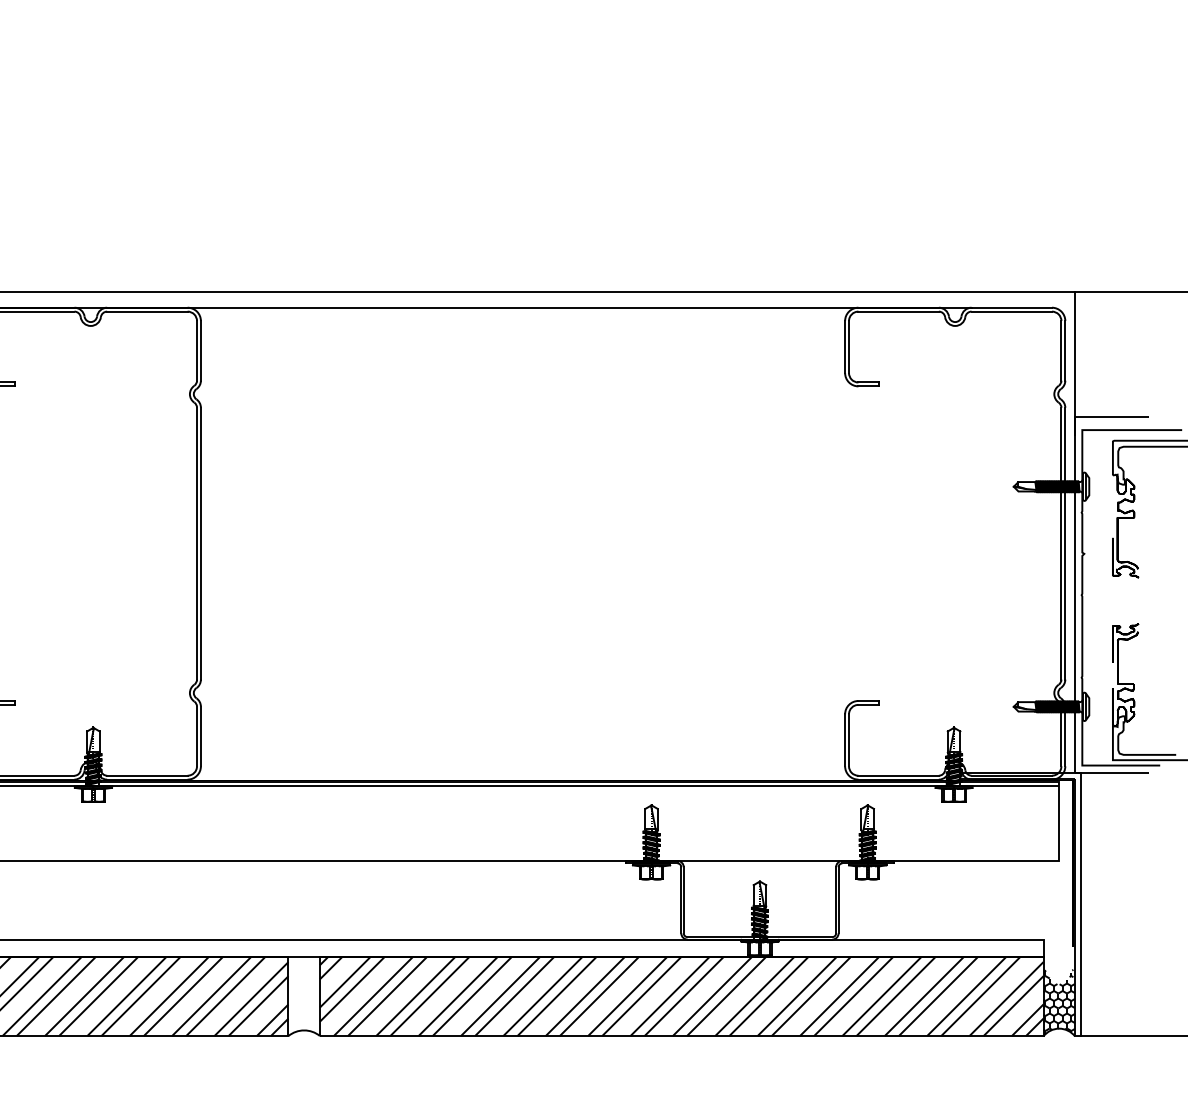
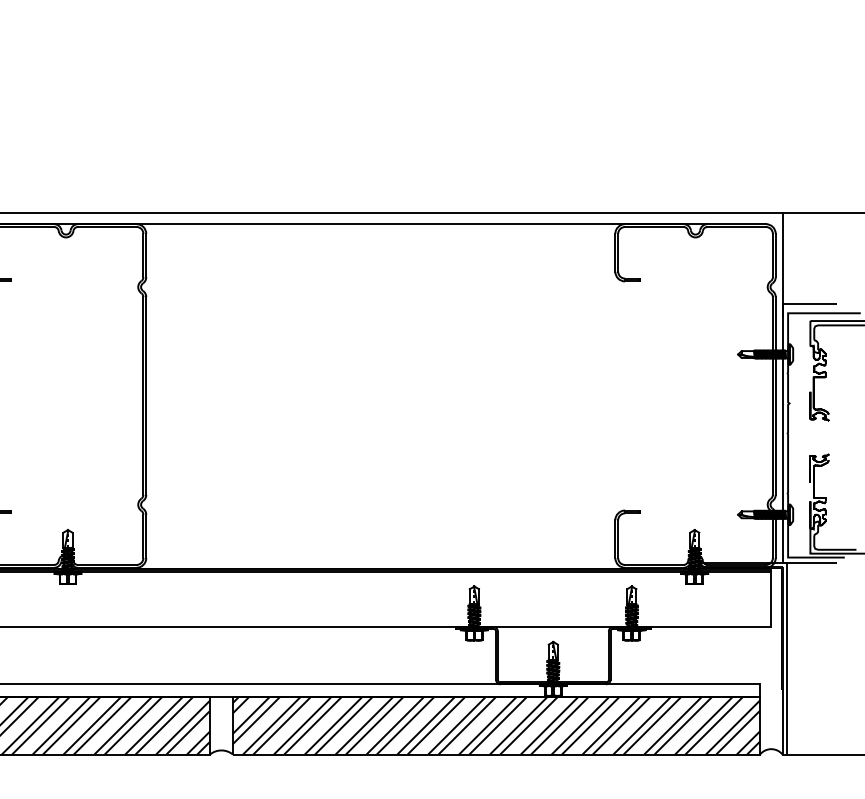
hatch: (1058, 1001) -> (770, 729), removed

